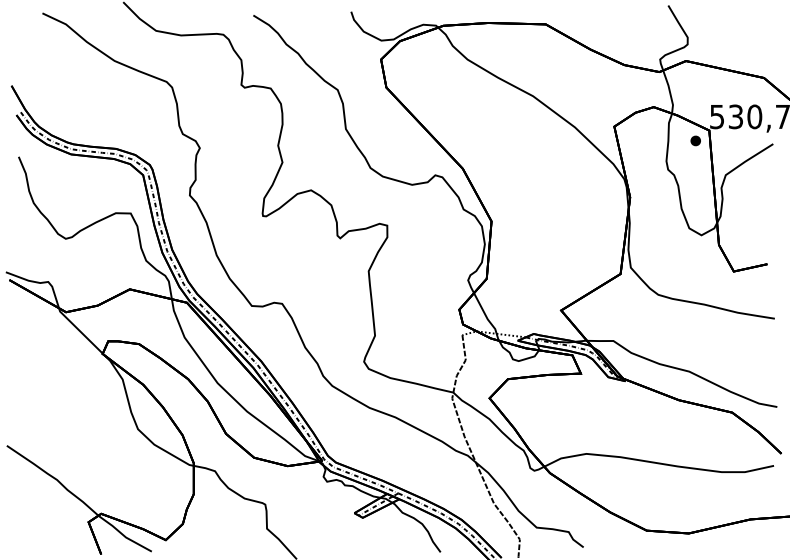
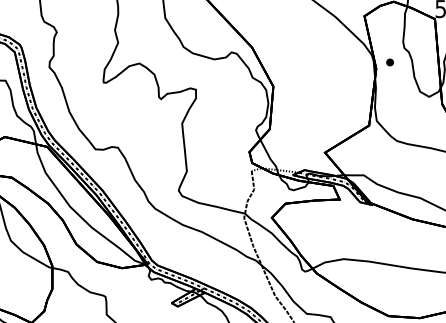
part: (695, 140) -> (389, 62), moved

